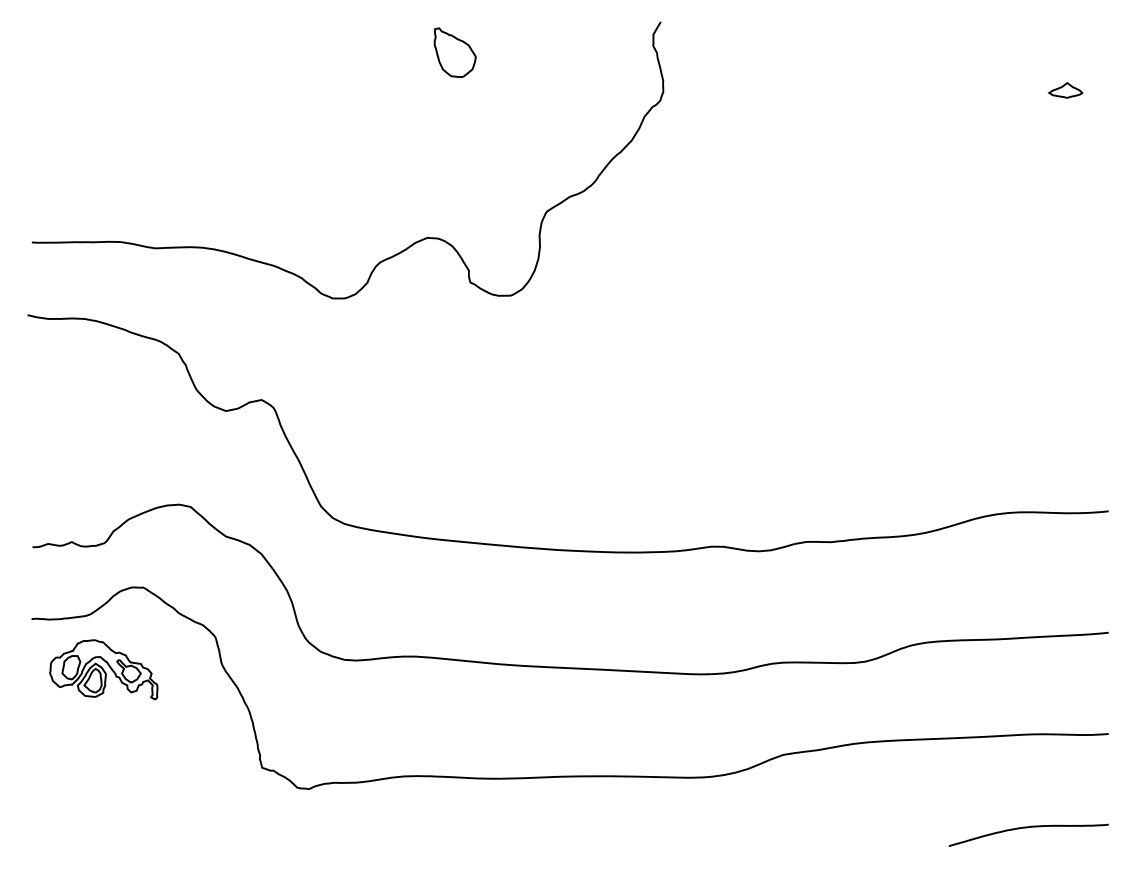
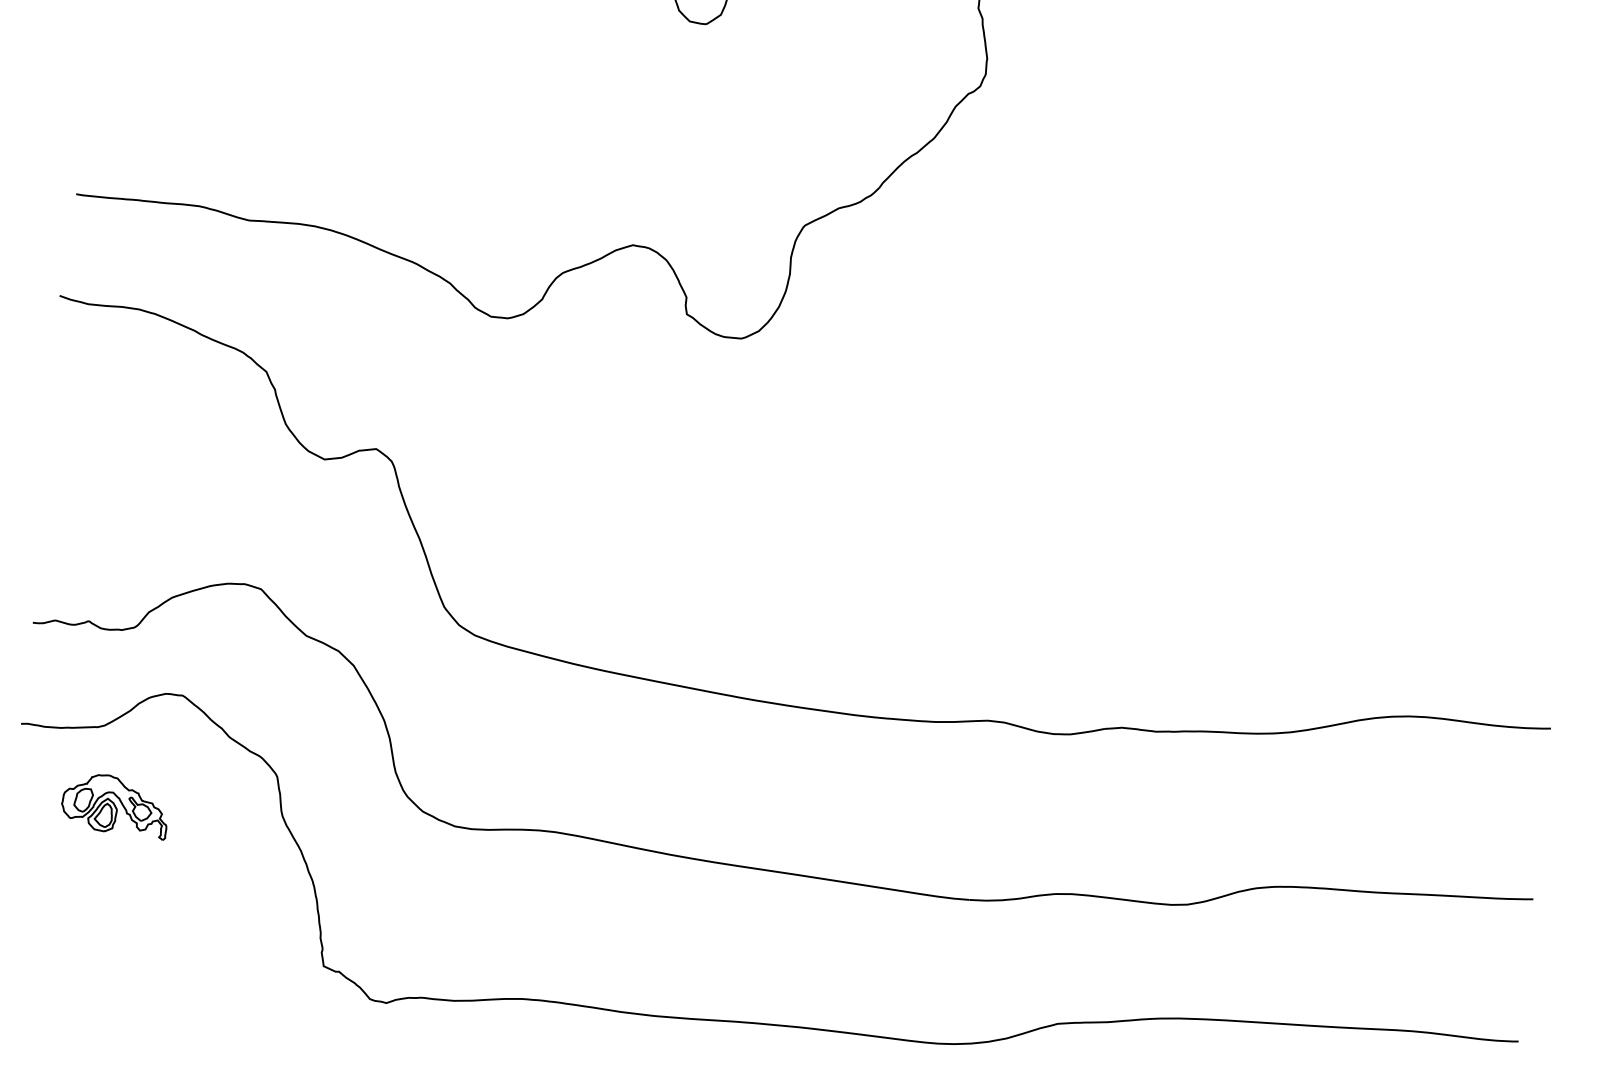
part: (1065, 90) -> (1551, 130), removed
part: (103, 669) -> (114, 804), size x0.7

